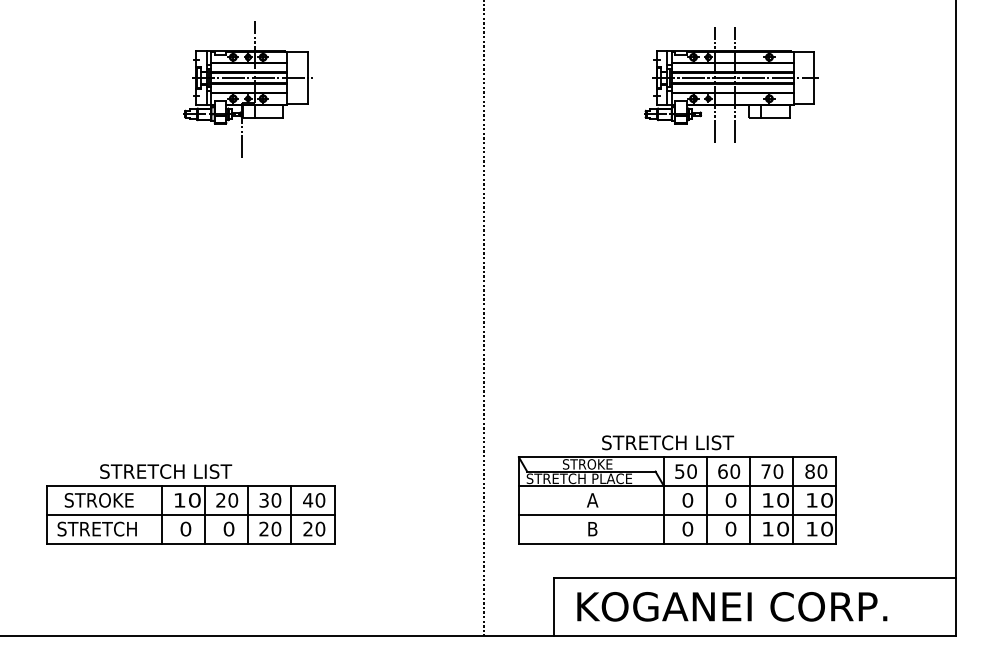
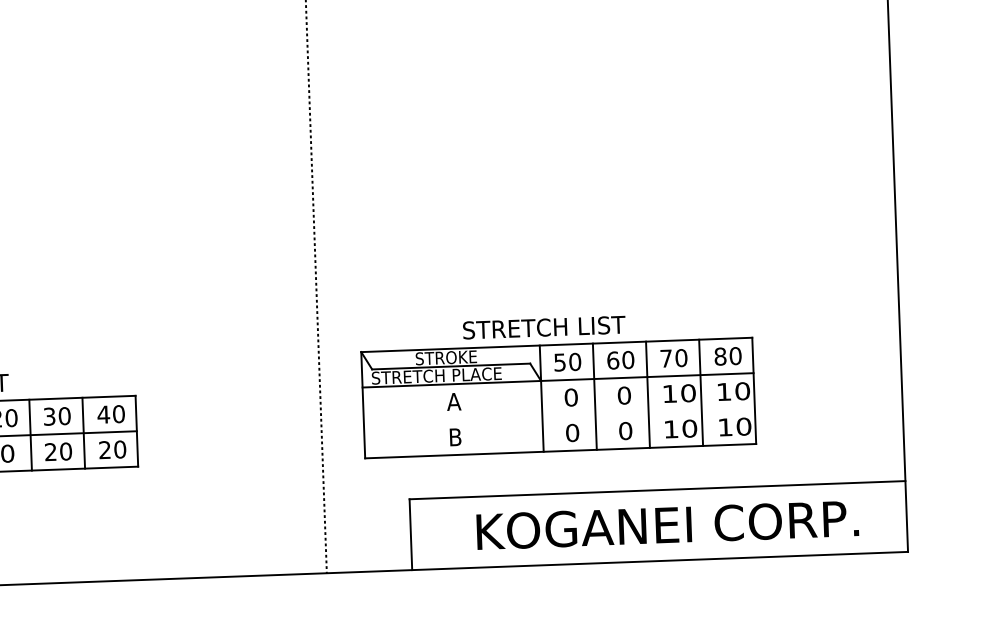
line: (677, 514) -> (559, 415), removed
text: (732, 606) -> (667, 524), moved

